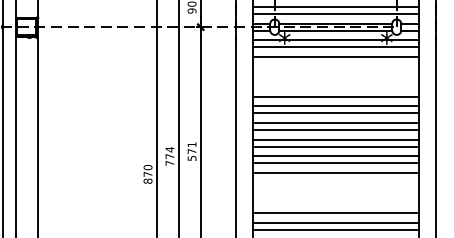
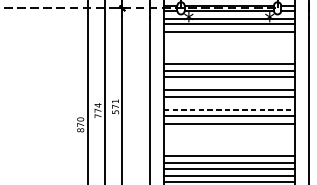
line: (335, 123) -> (229, 84), removed
line: (335, 146) -> (229, 102), removed
line: (335, 156) -> (229, 110), solid -> dashed

